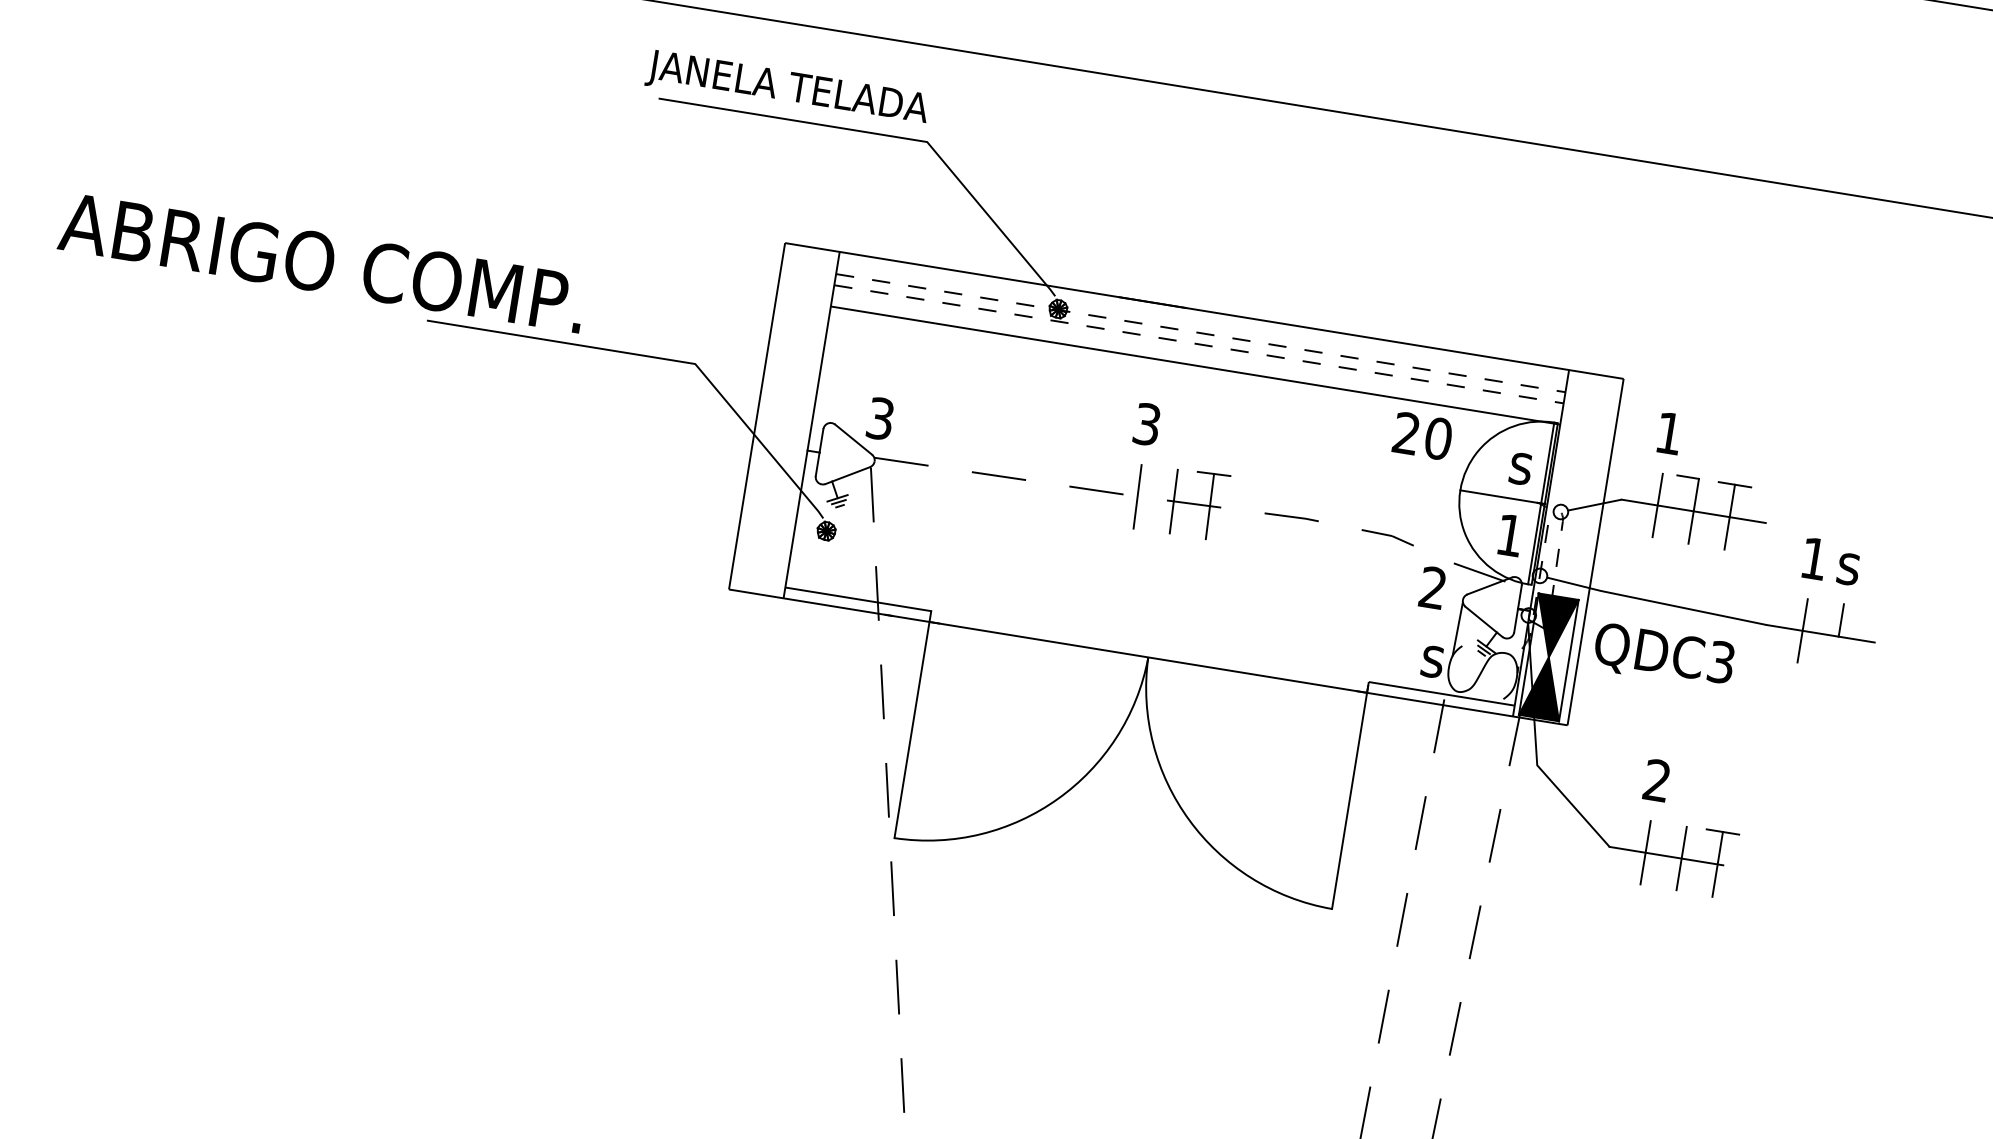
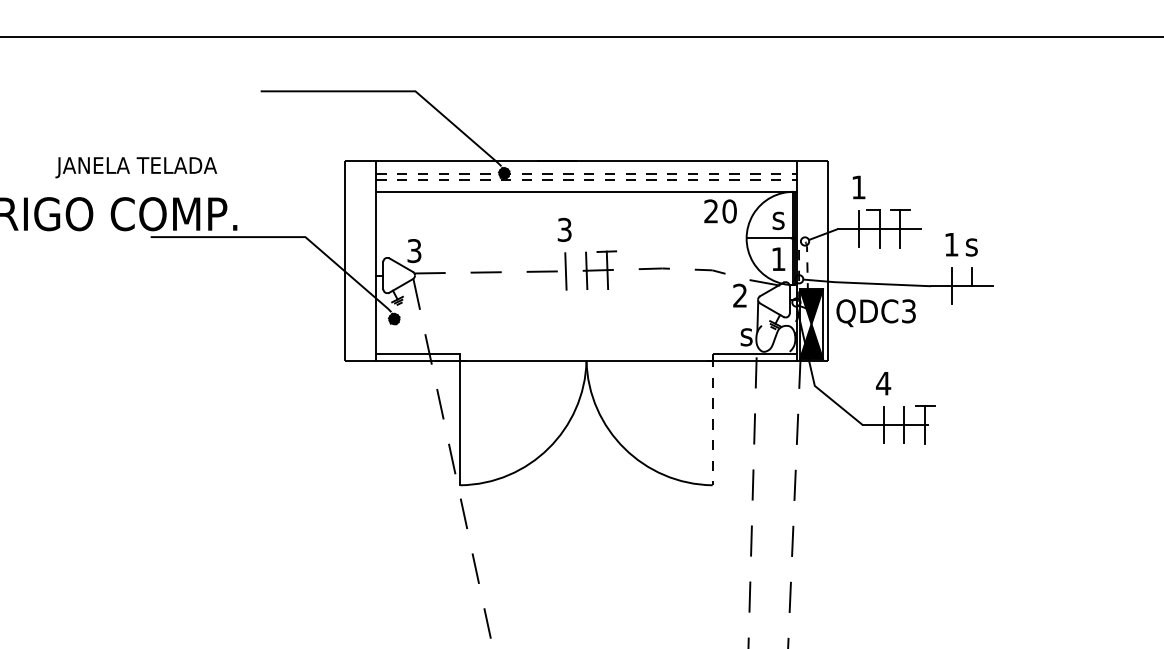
text: (787, 89) -> (136, 167), moved
text: (1657, 780) -> (883, 383), 2 -> 4
line: (1349, 798) -> (712, 421), solid -> dashed

